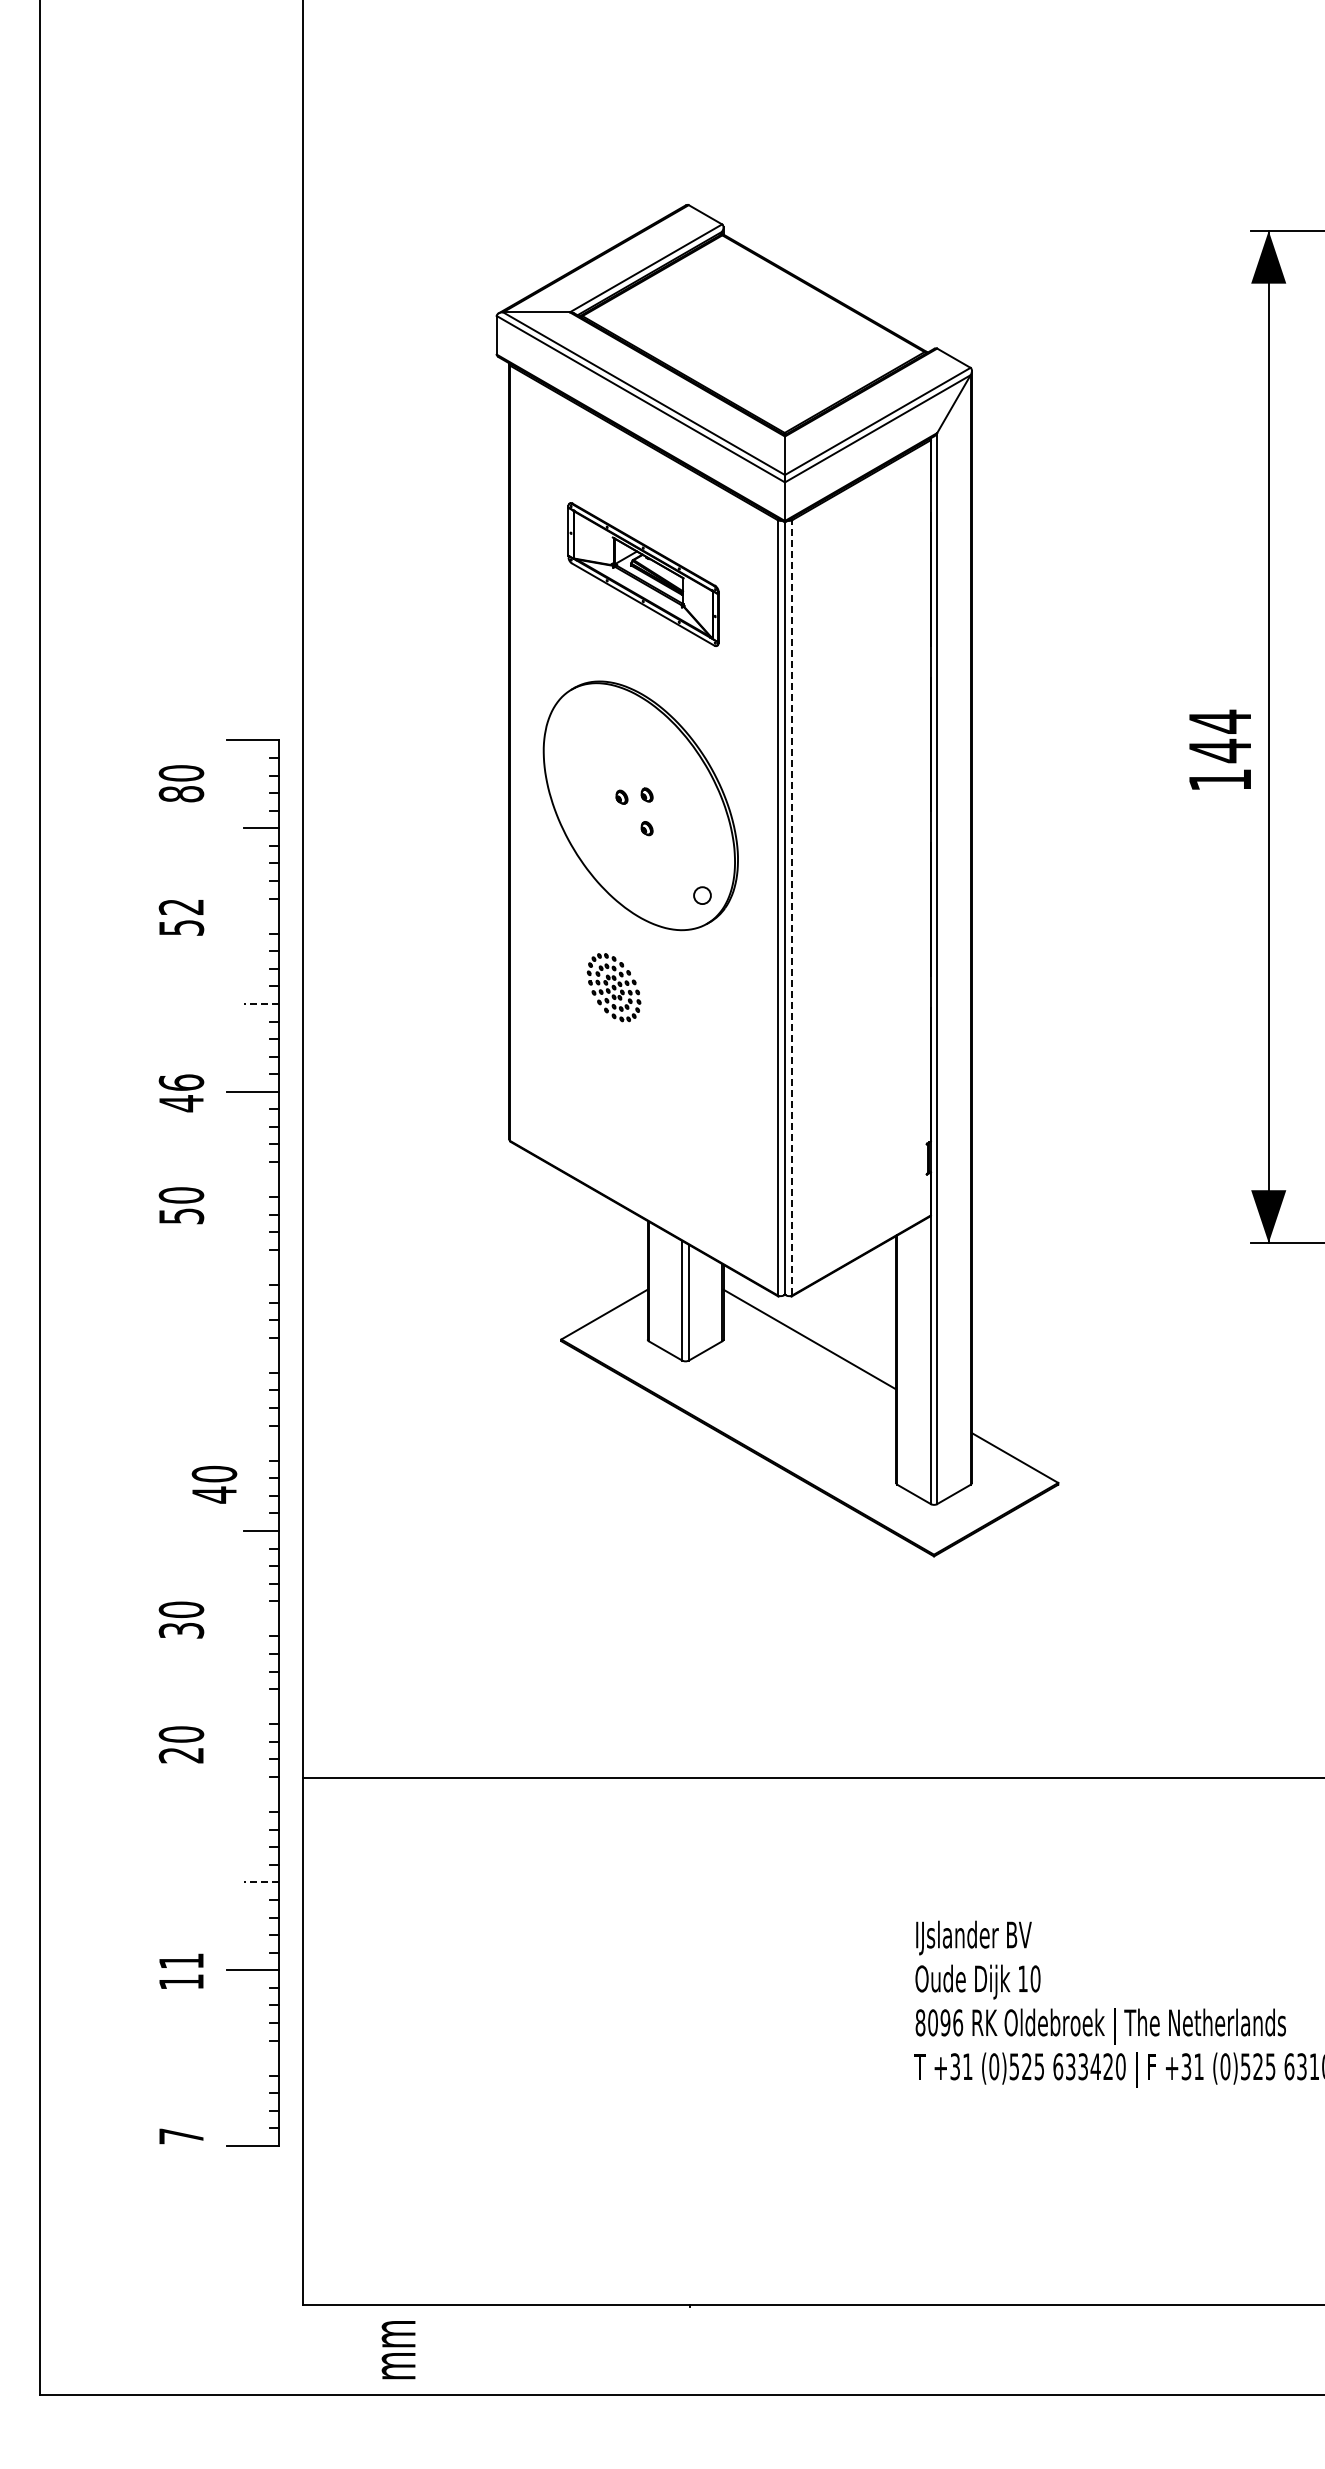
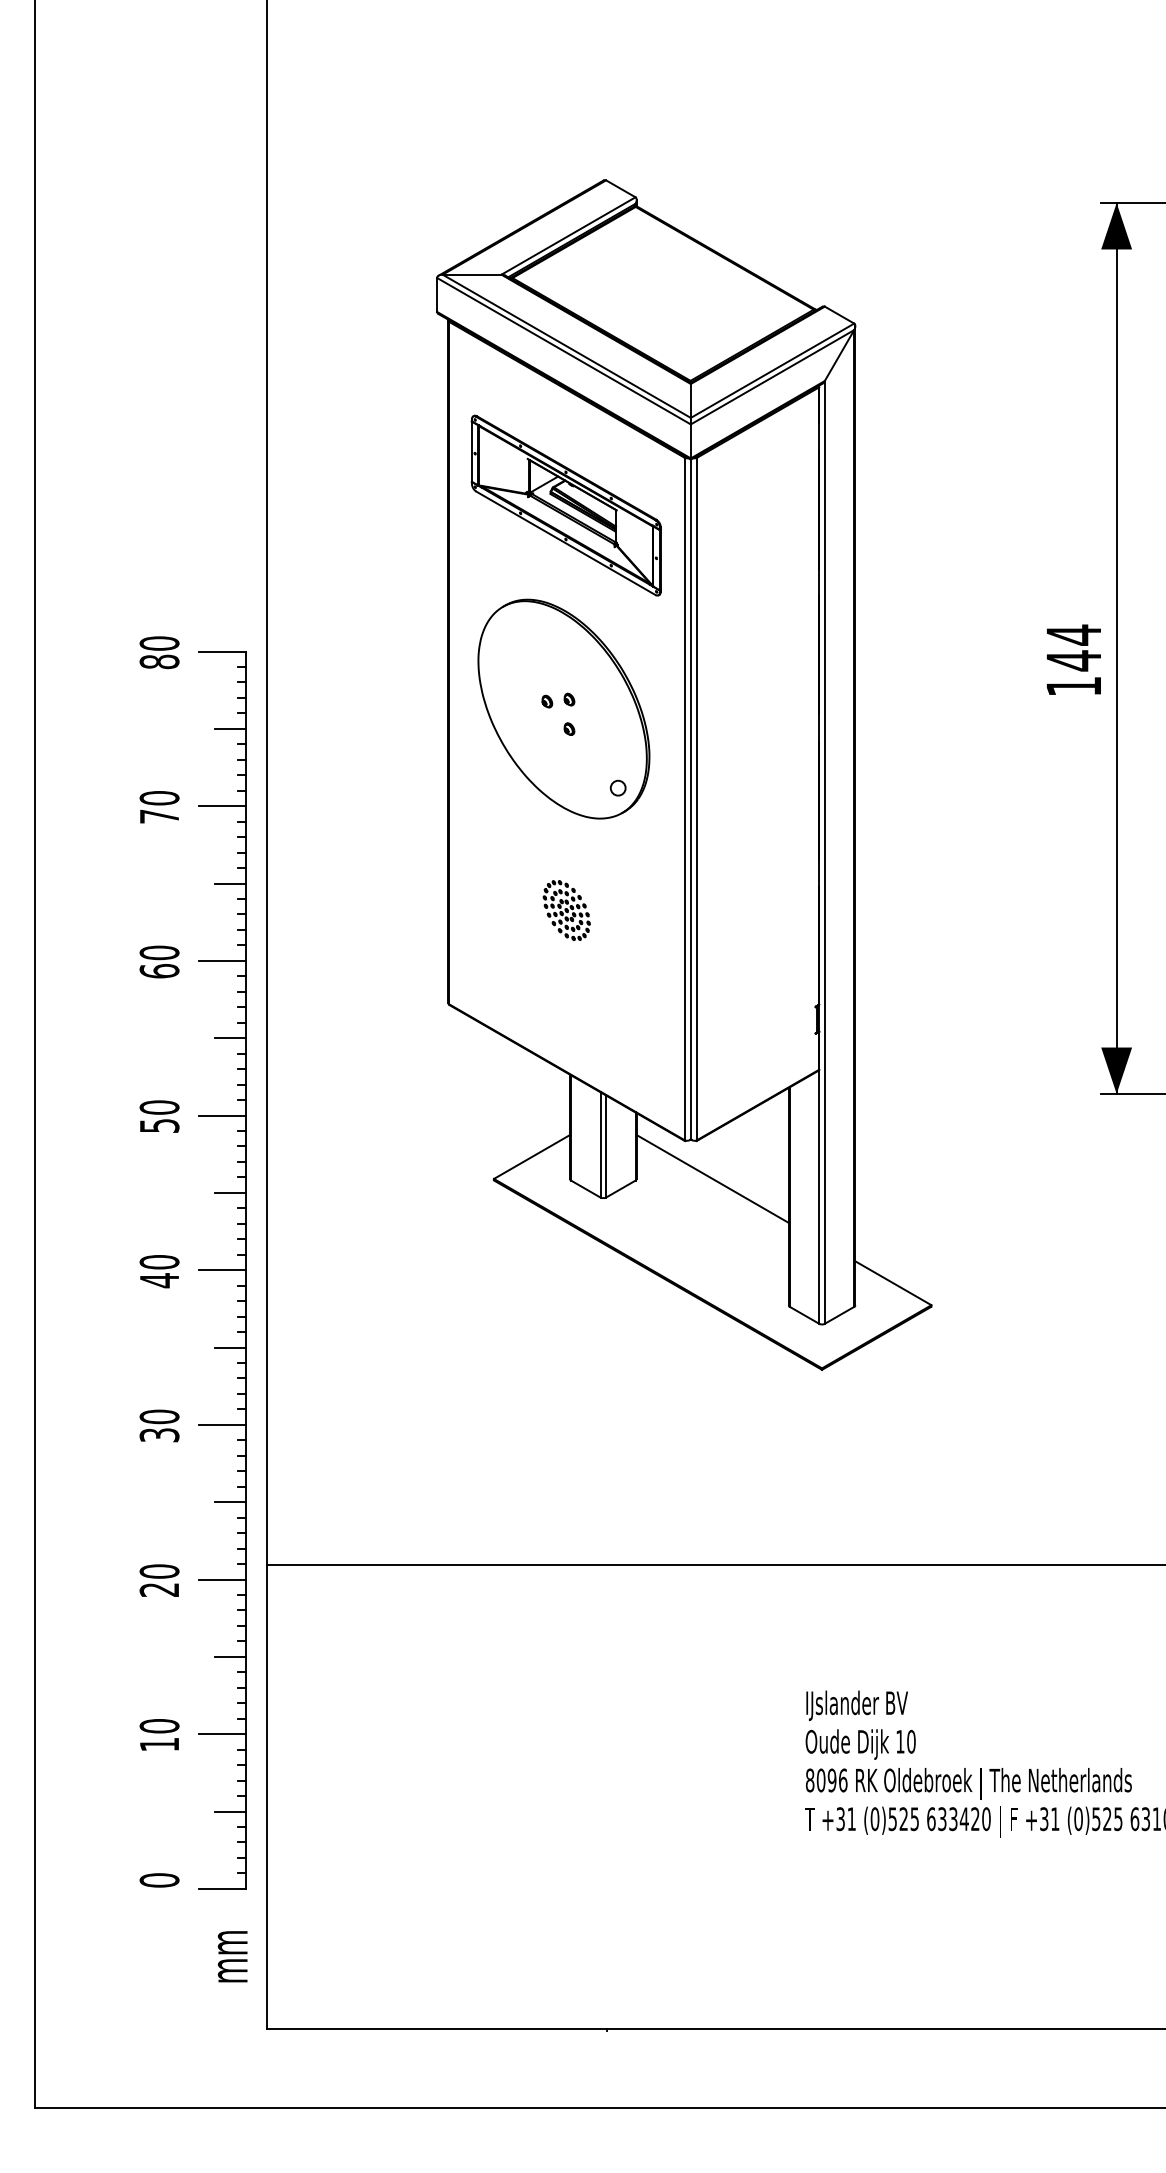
part: (643, 574) -> (566, 505), size x1.43
text: (181, 783) -> (159, 652), moved
line: (792, 907) -> (697, 798), dashed -> solid
text: (181, 916) -> (159, 806), 52 -> 70
line: (252, 916) -> (222, 806), added
part: (613, 987) -> (566, 910), moved
line: (261, 1003) -> (229, 883), dashed -> solid
text: (181, 1093) -> (159, 962), 46 -> 60
line: (261, 1179) -> (229, 1038), added
text: (181, 1205) -> (159, 1116), moved
line: (252, 1267) -> (222, 1115), added
line: (261, 1355) -> (229, 1193), added
line: (252, 1443) -> (222, 1270), added
text: (214, 1484) -> (159, 1271), moved
line: (252, 1618) -> (222, 1424), added
line: (261, 1706) -> (229, 1502), added
text: (181, 1744) -> (159, 1580), moved
line: (252, 1794) -> (222, 1579), added
line: (261, 1882) -> (229, 1656), dashed -> solid
text: (181, 1961) -> (159, 1726), 11 -> 10
line: (261, 2058) -> (229, 1811), added
text: (181, 2136) -> (159, 1880), 7 -> 0
text: (398, 2350) -> (232, 1957), moved

